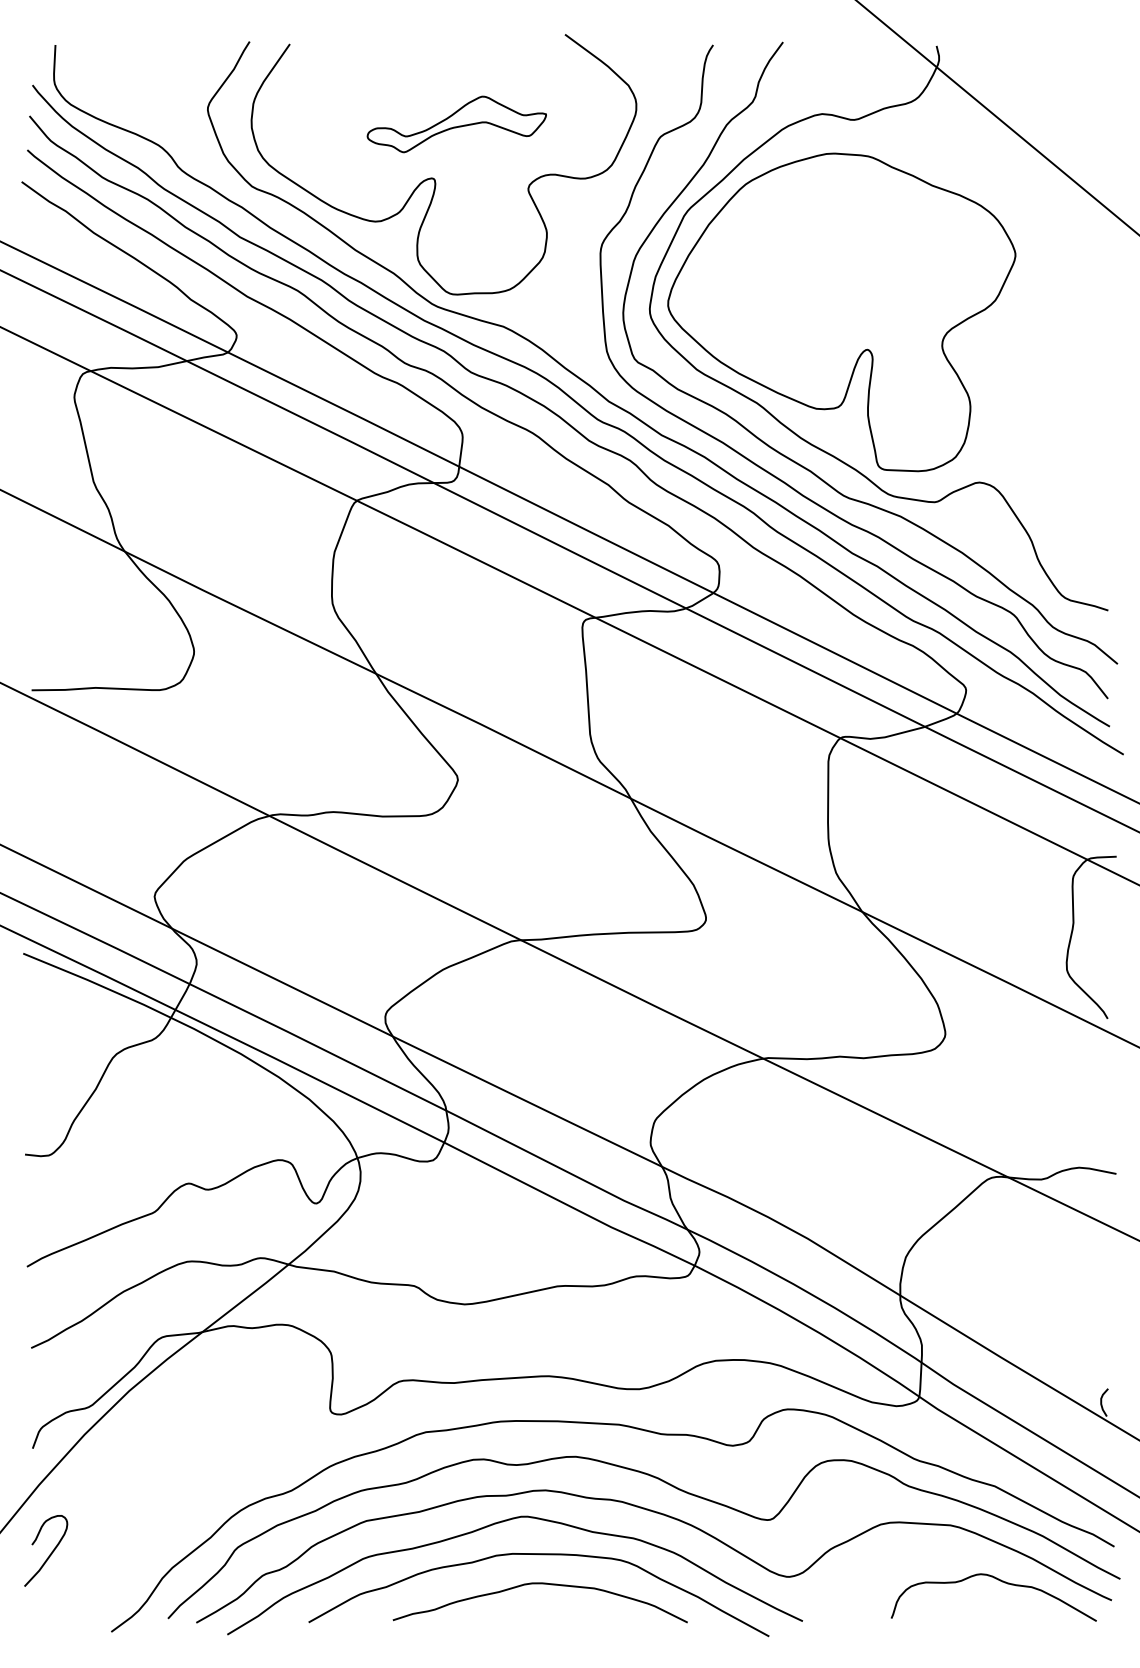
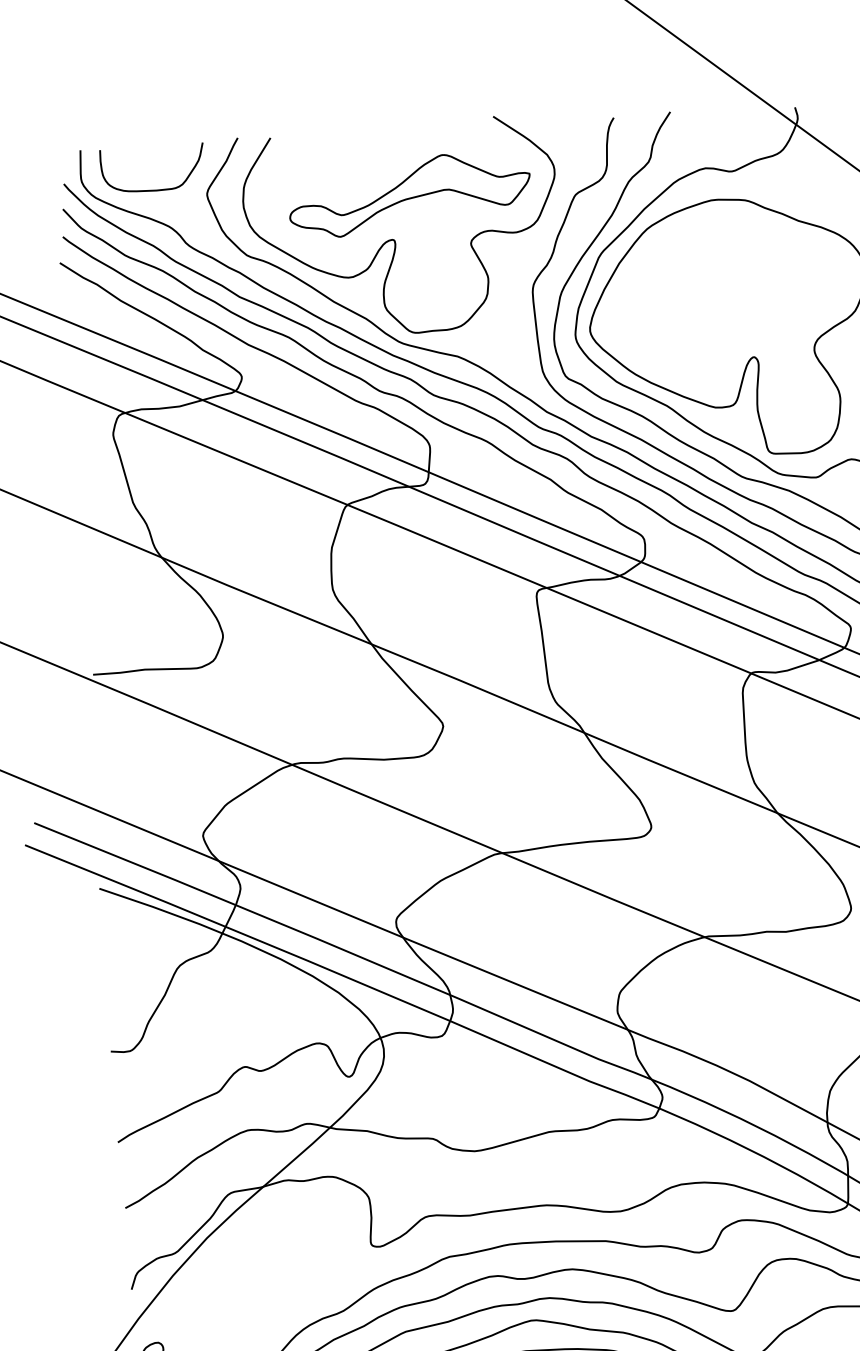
curve: (142, 99) -> (153, 190), added
part: (456, 124) -> (409, 194), size x1.67

